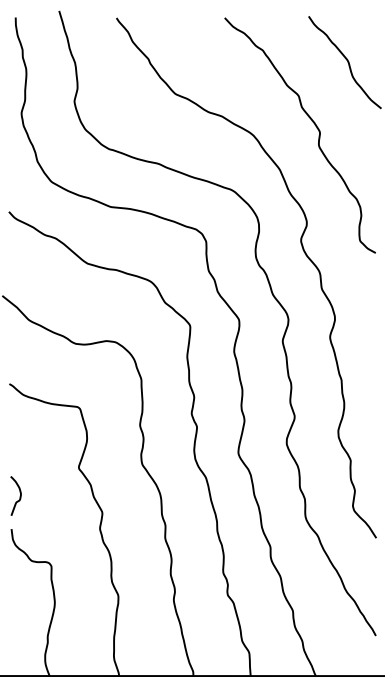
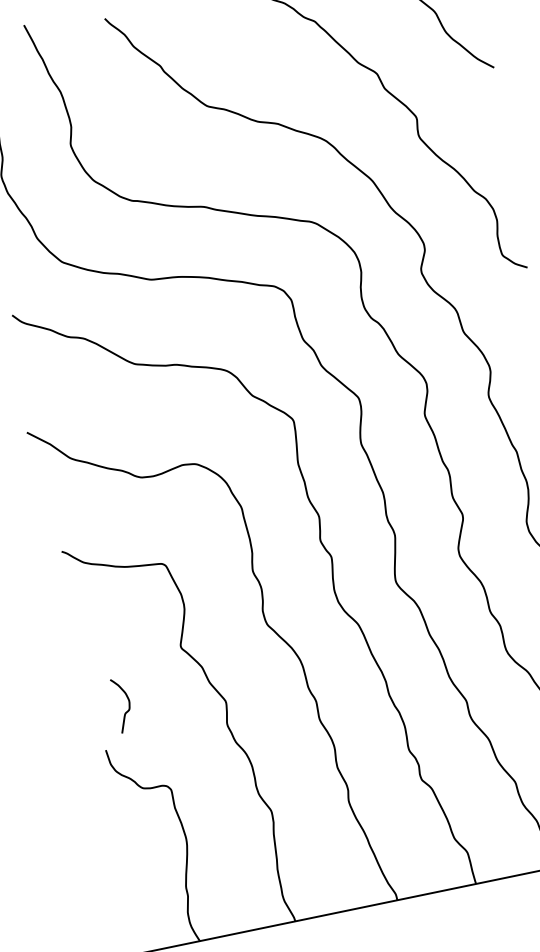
curve: (19, 496) -> (127, 704), moved

